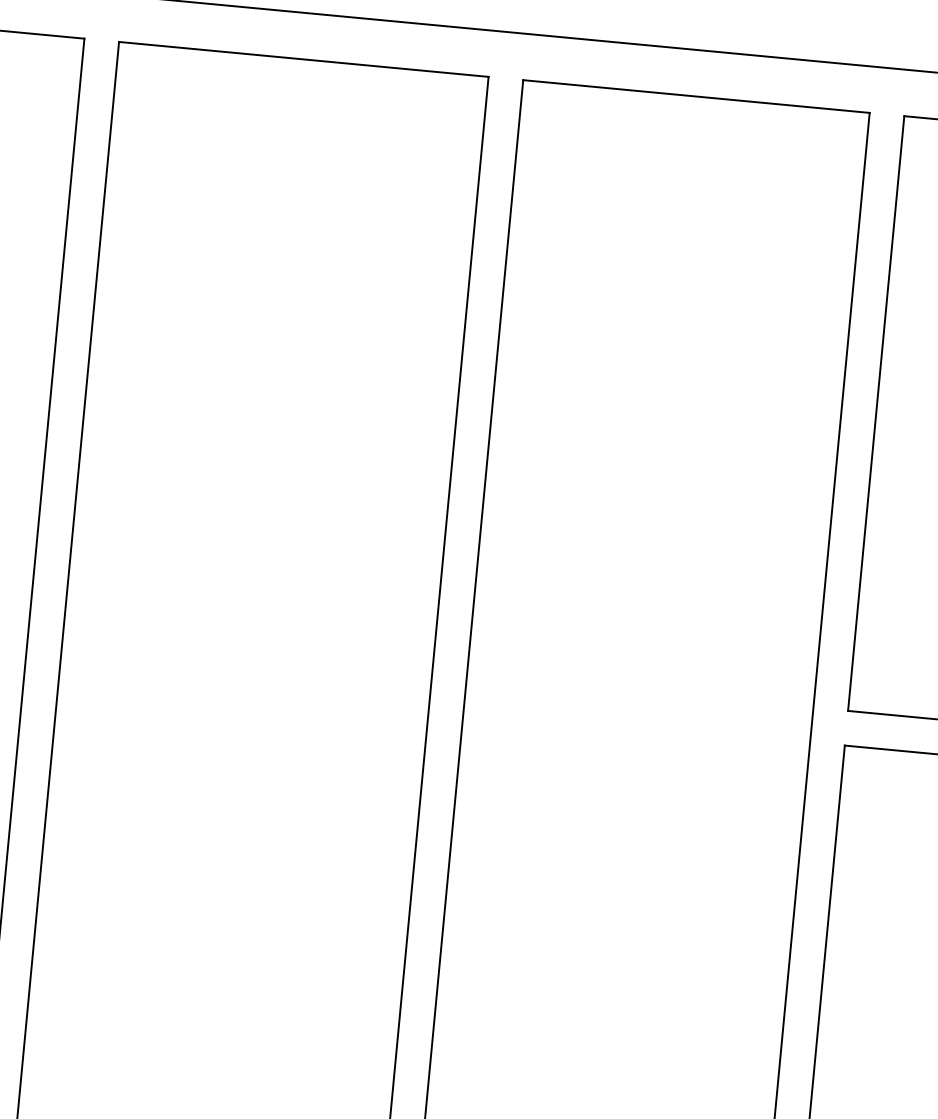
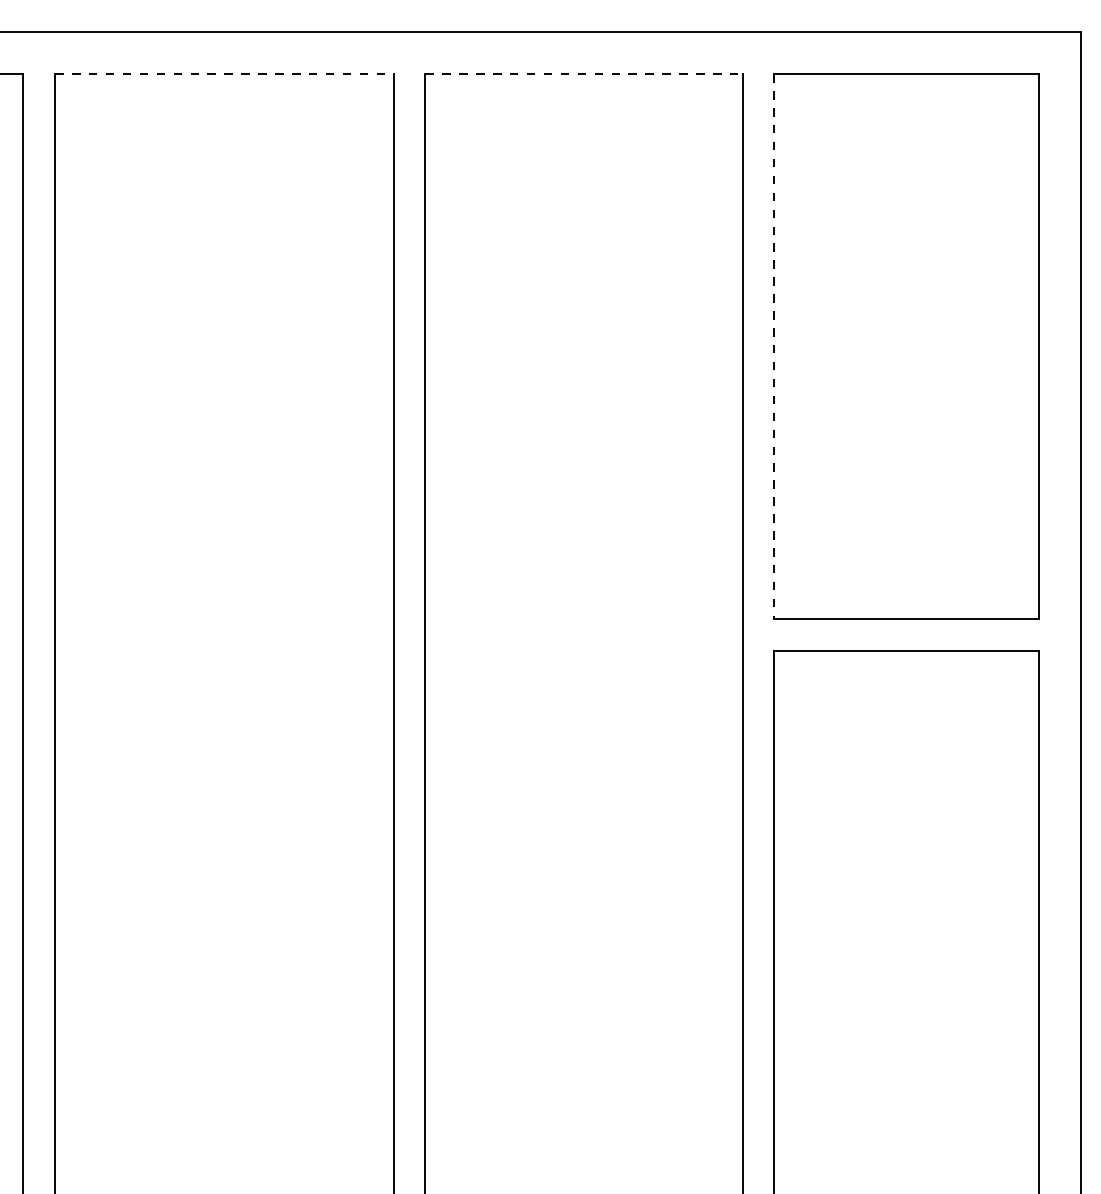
line: (303, 59) -> (224, 74), solid -> dashed
line: (696, 96) -> (584, 74), solid -> dashed
line: (876, 414) -> (774, 347), solid -> dashed

